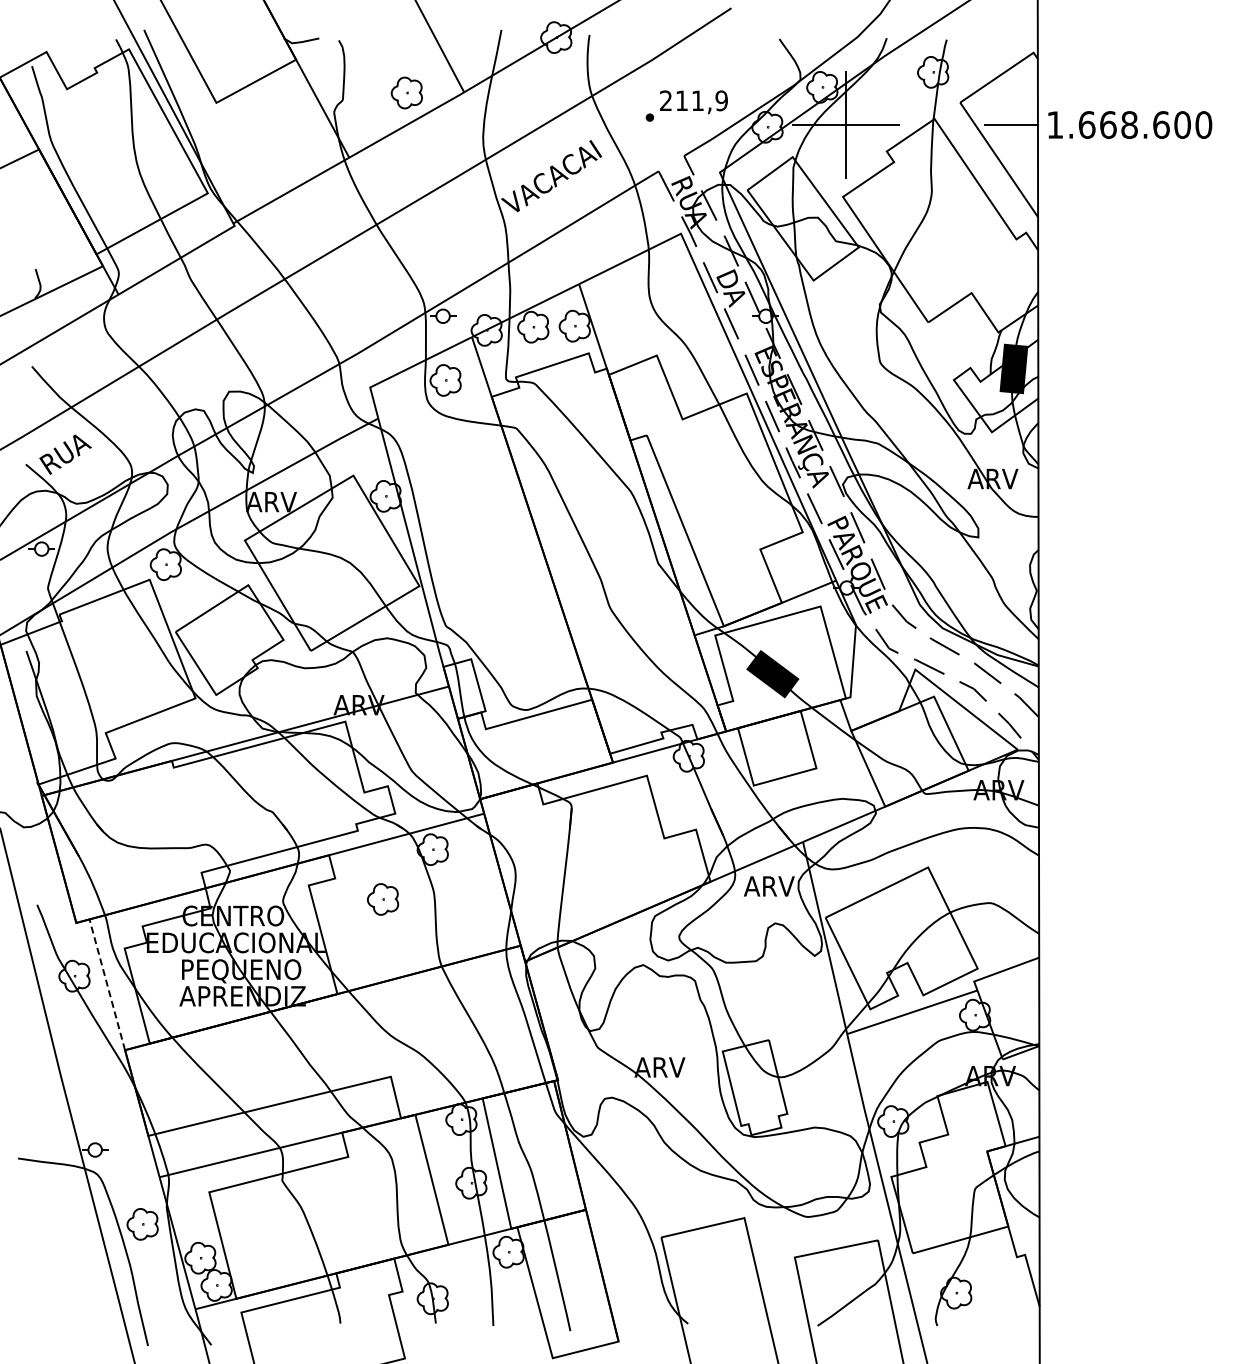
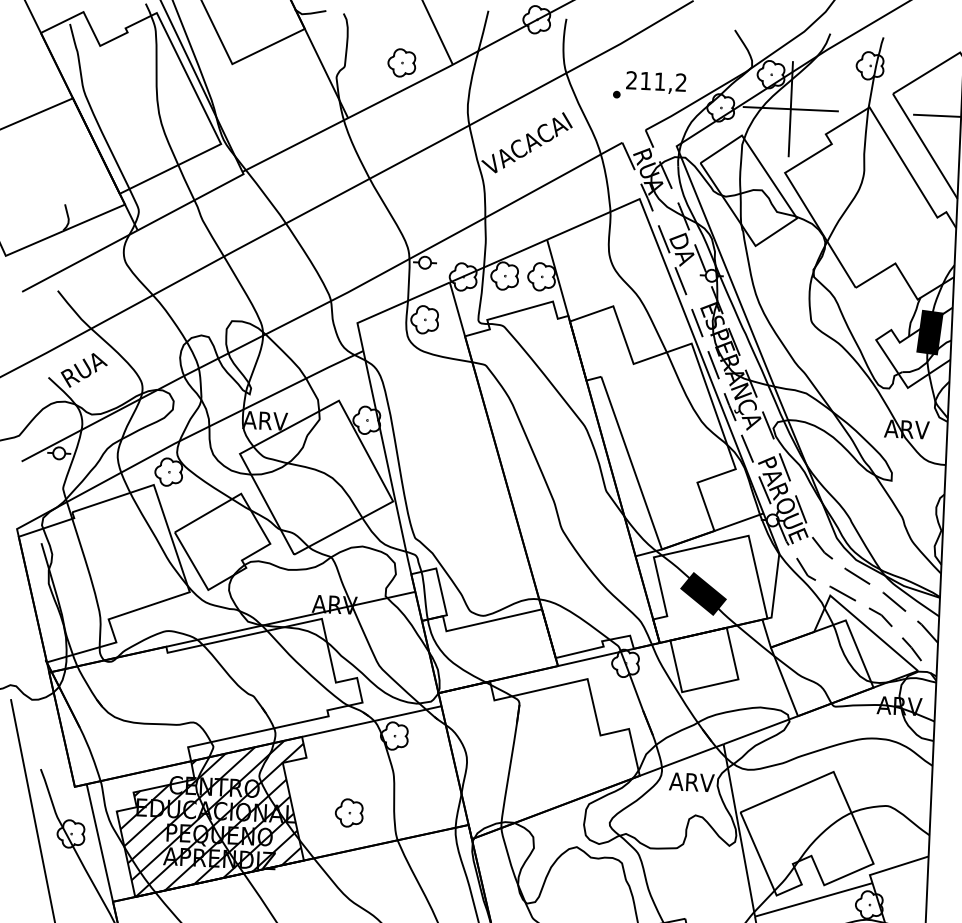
text: (721, 100) -> (681, 82), 211,9 -> 211,2
part: (383, 899) -> (349, 813), moved
hatch: (228, 951) -> (208, 818), added
line: (107, 984) -> (100, 842), dashed -> solid

